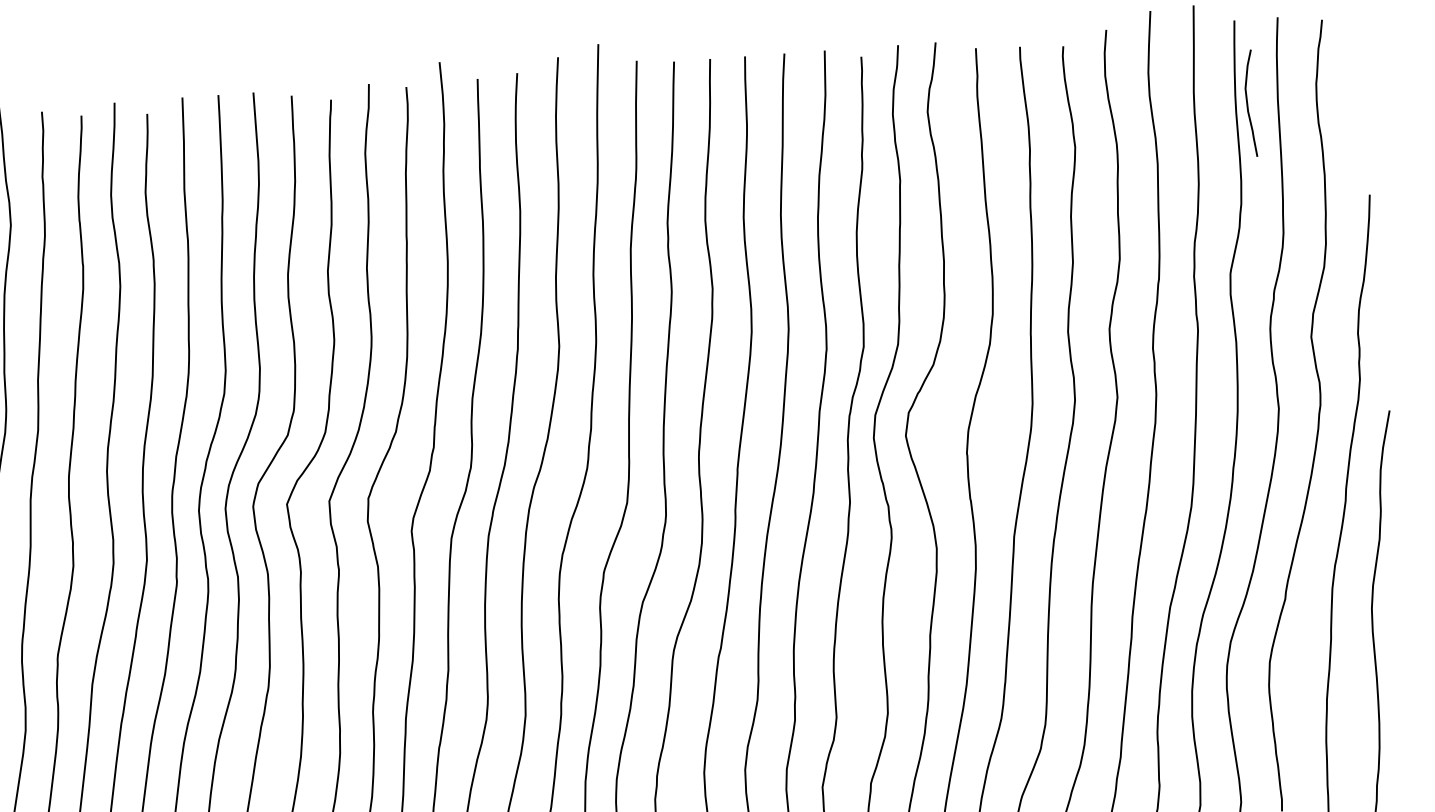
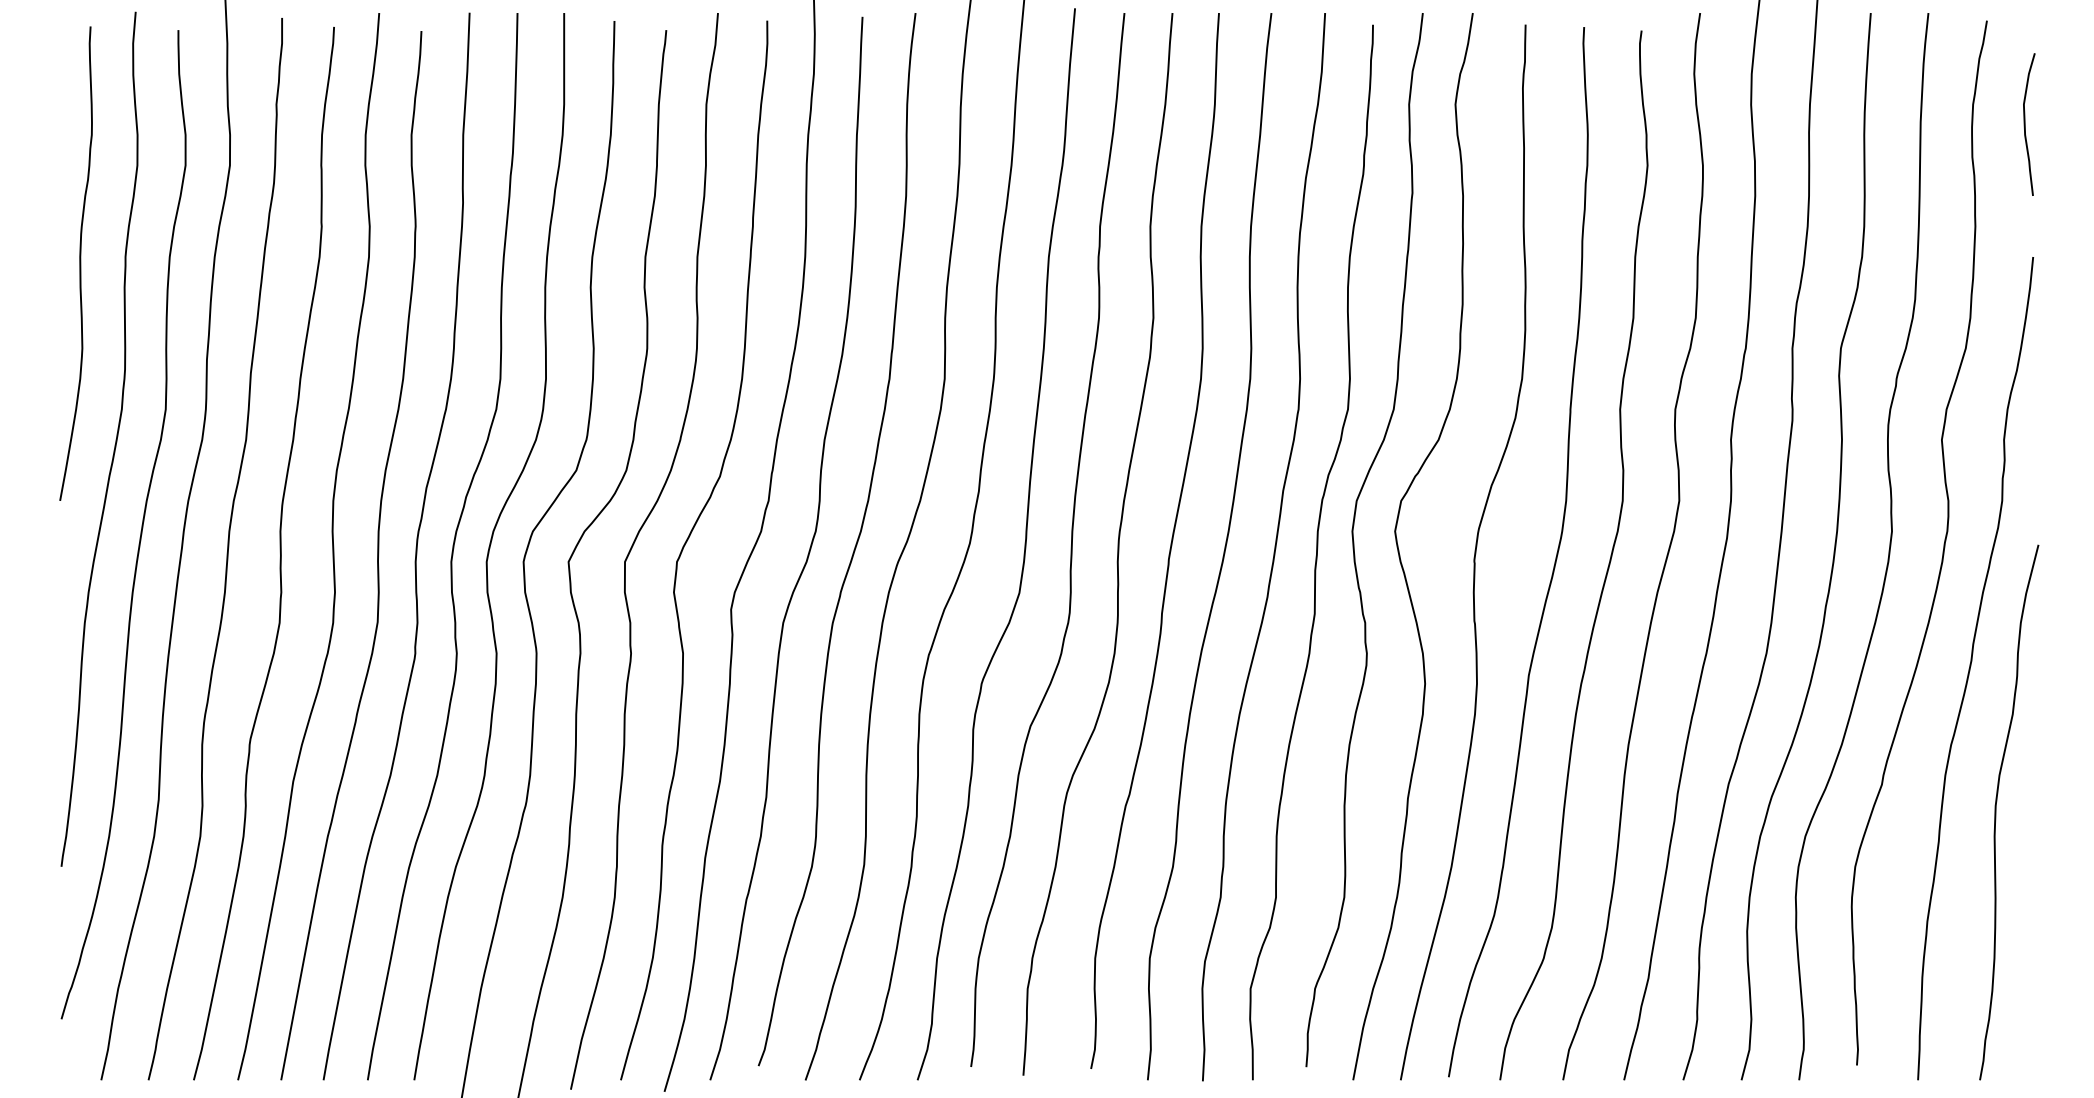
curve: (1247, 103) -> (2025, 124), moved

